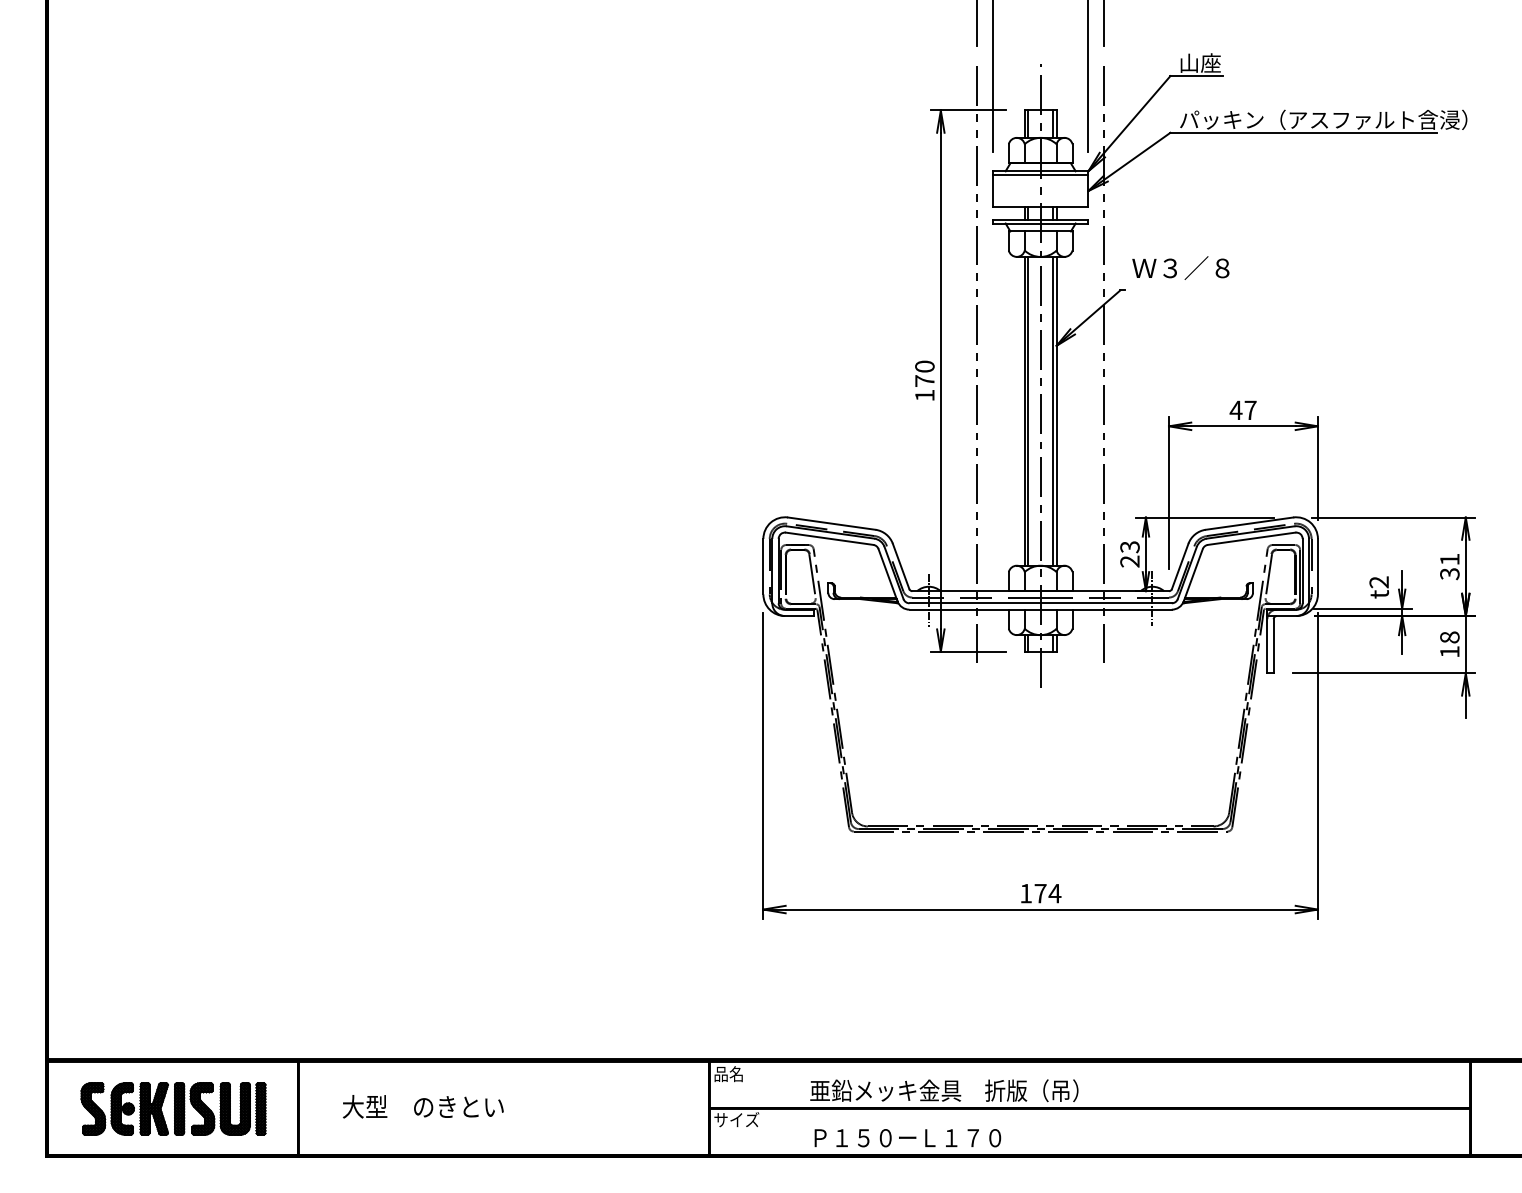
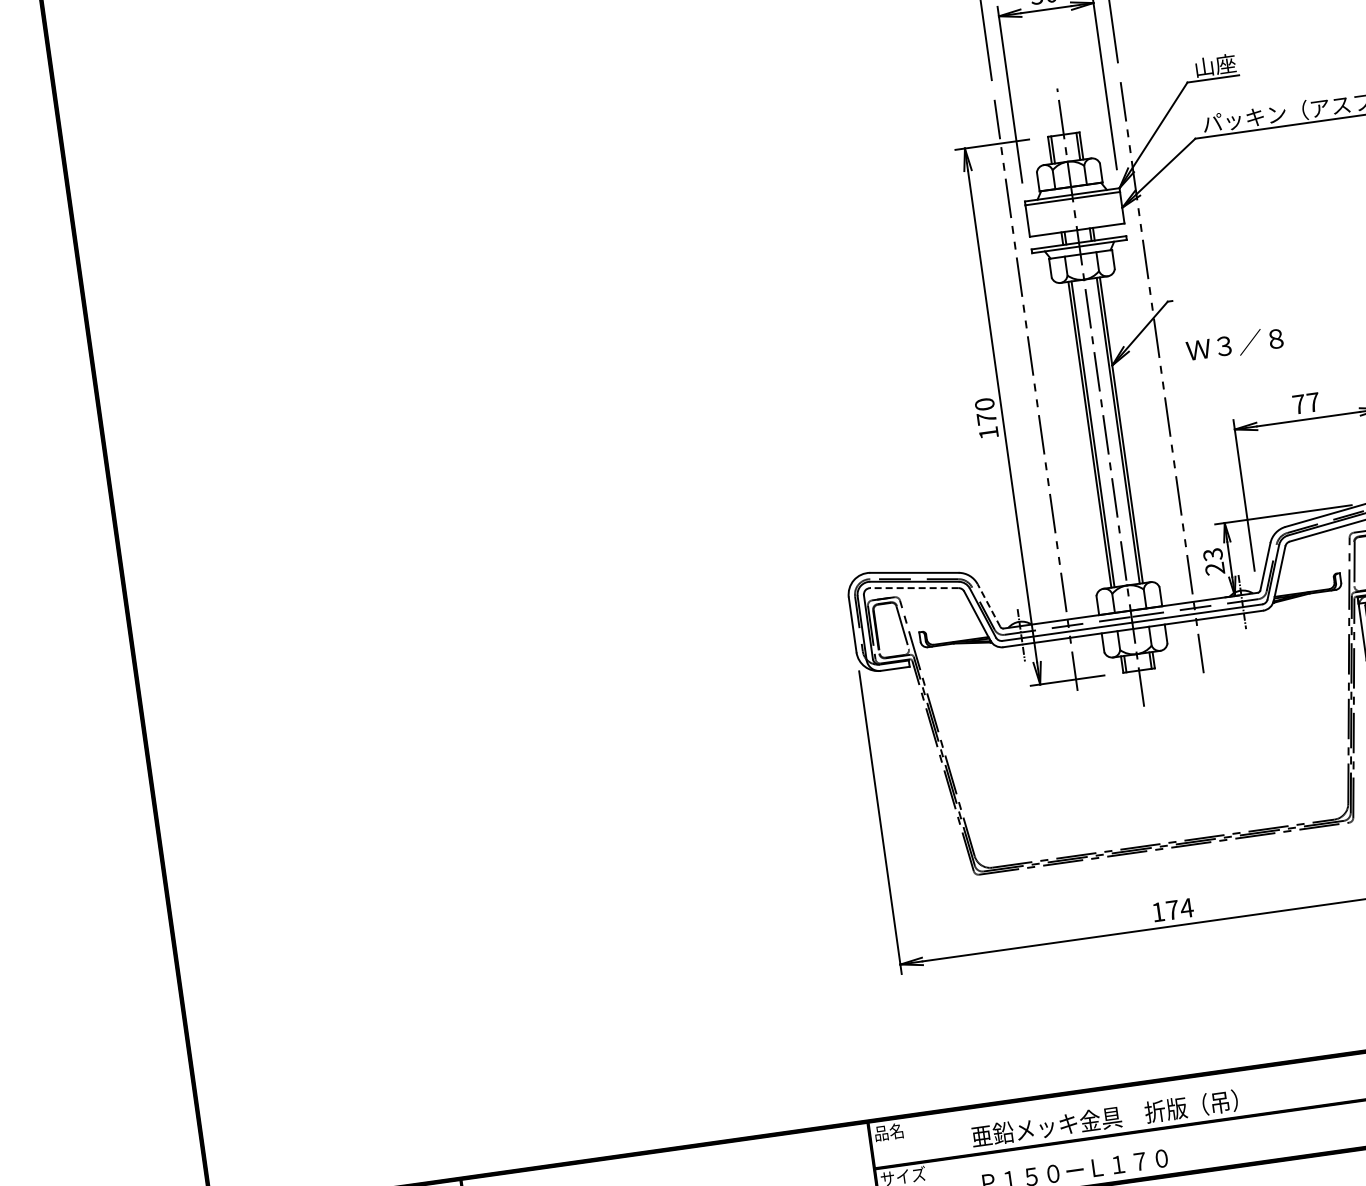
text: (1180, 267) -> (1234, 343), moved
text: (1235, 409) -> (1298, 403), 47 -> 77
line: (829, 538) -> (914, 587), solid -> dashed
line: (900, 566) -> (988, 605), solid -> dashed

